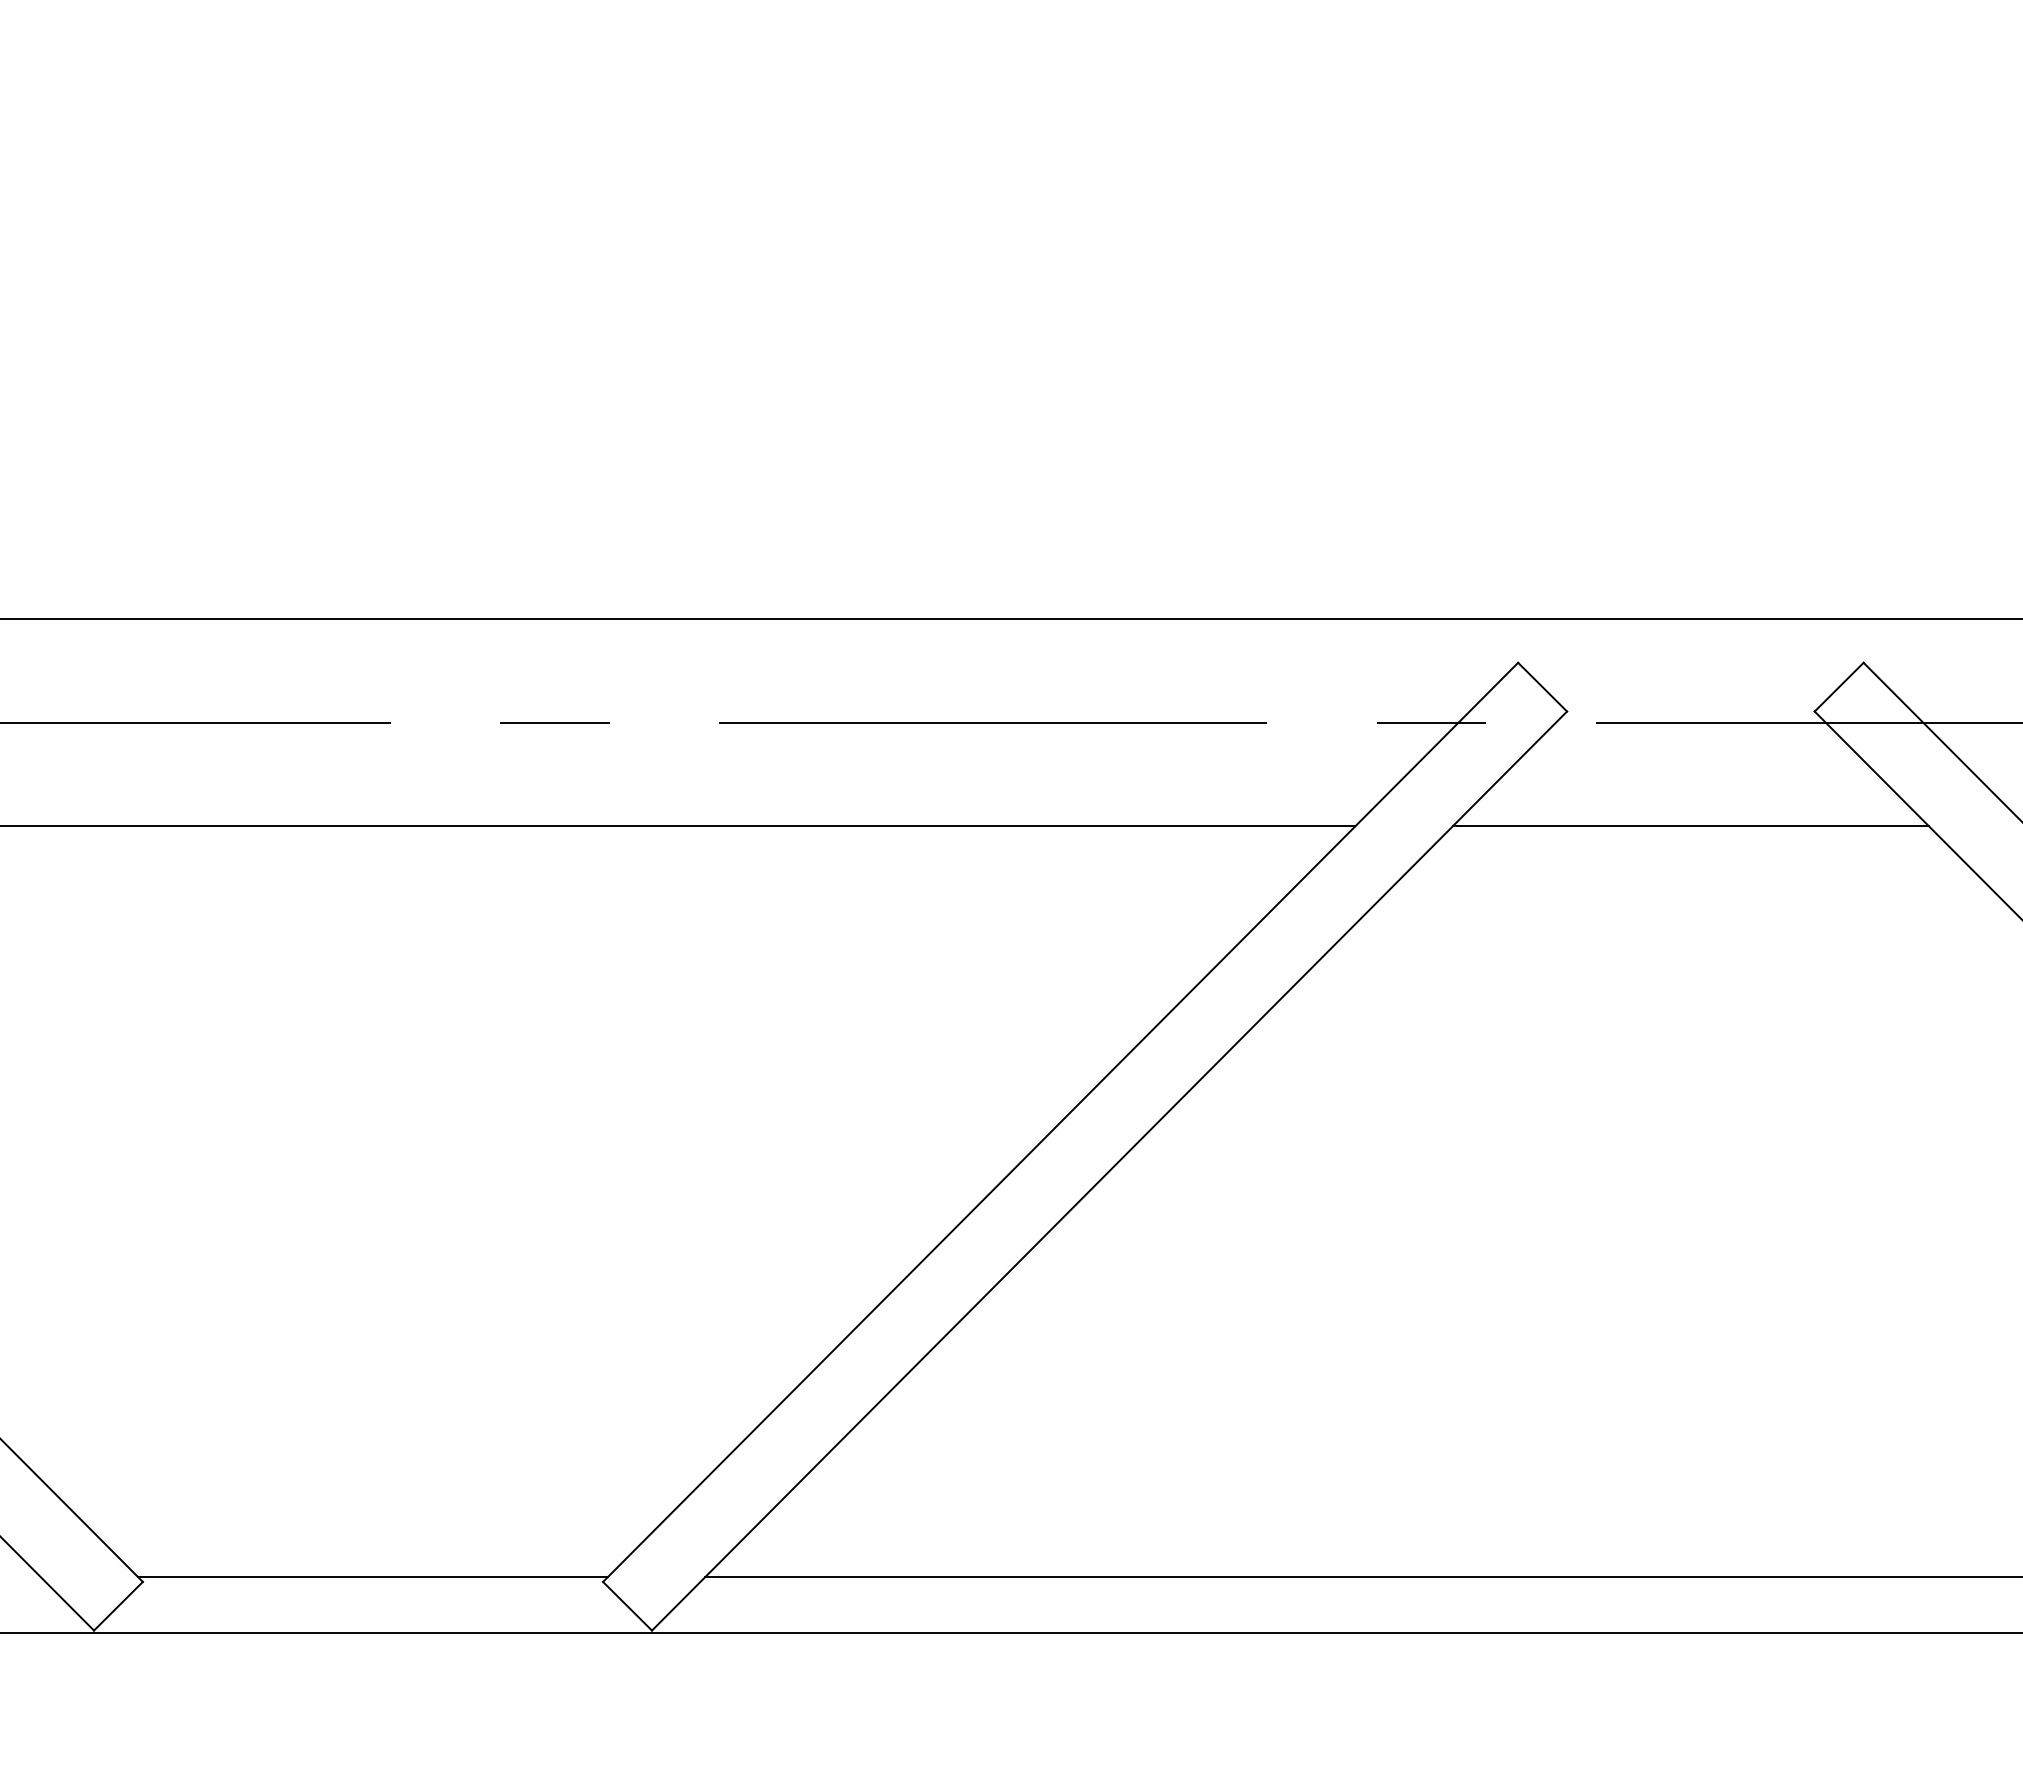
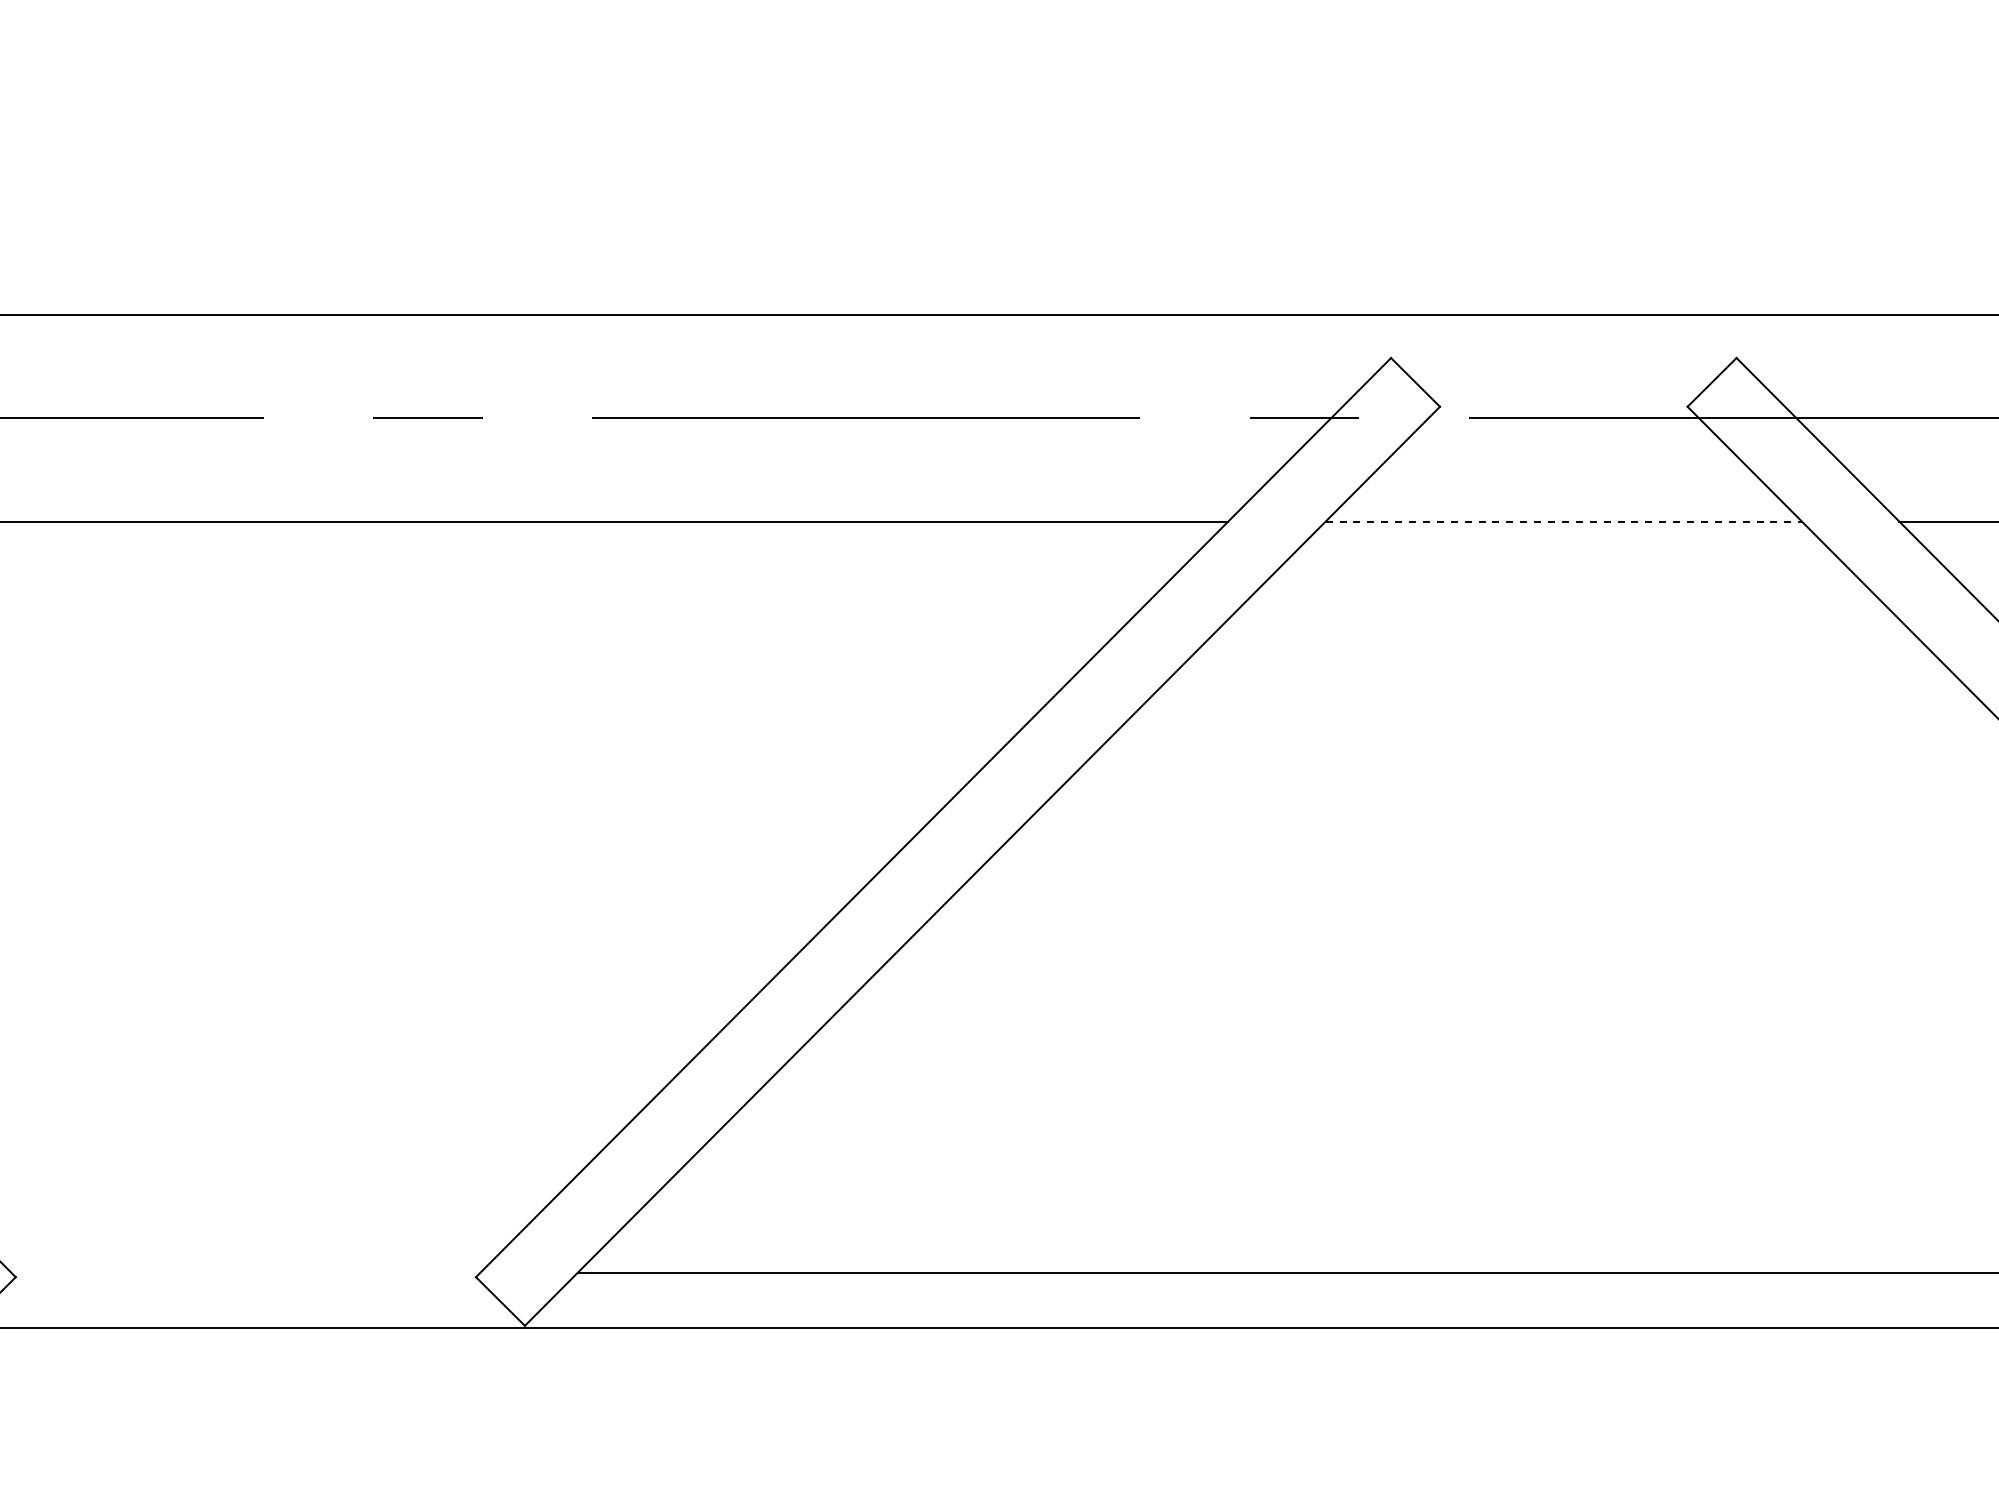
line: (1691, 826) -> (1564, 521), solid -> dashed
line: (372, 1577) -> (245, 1272), removed

